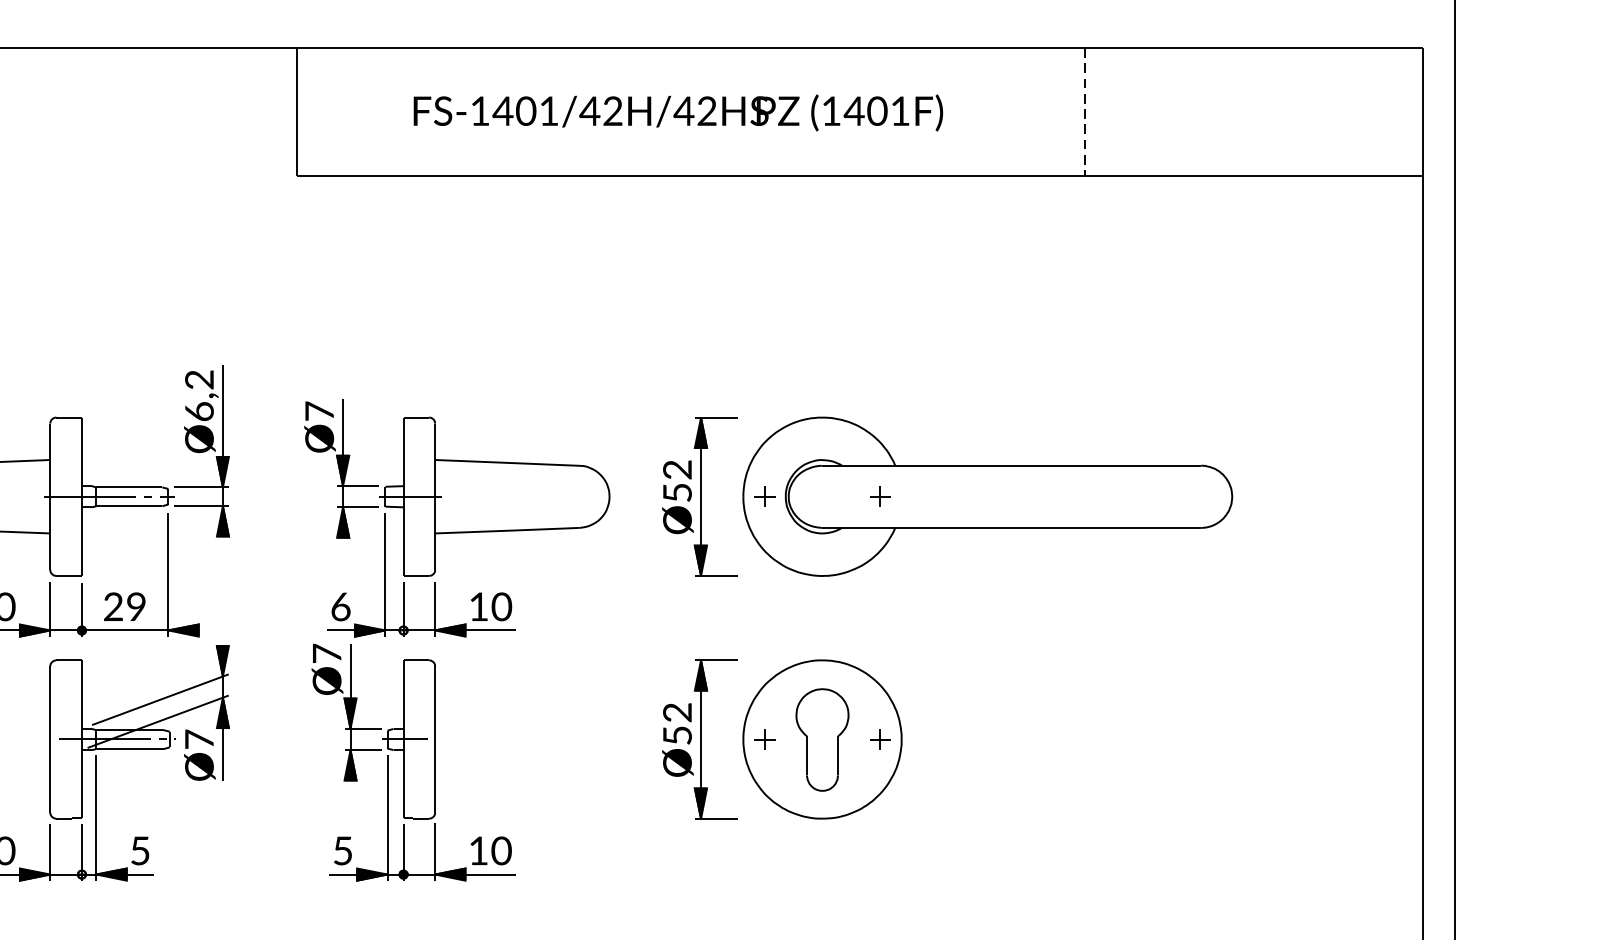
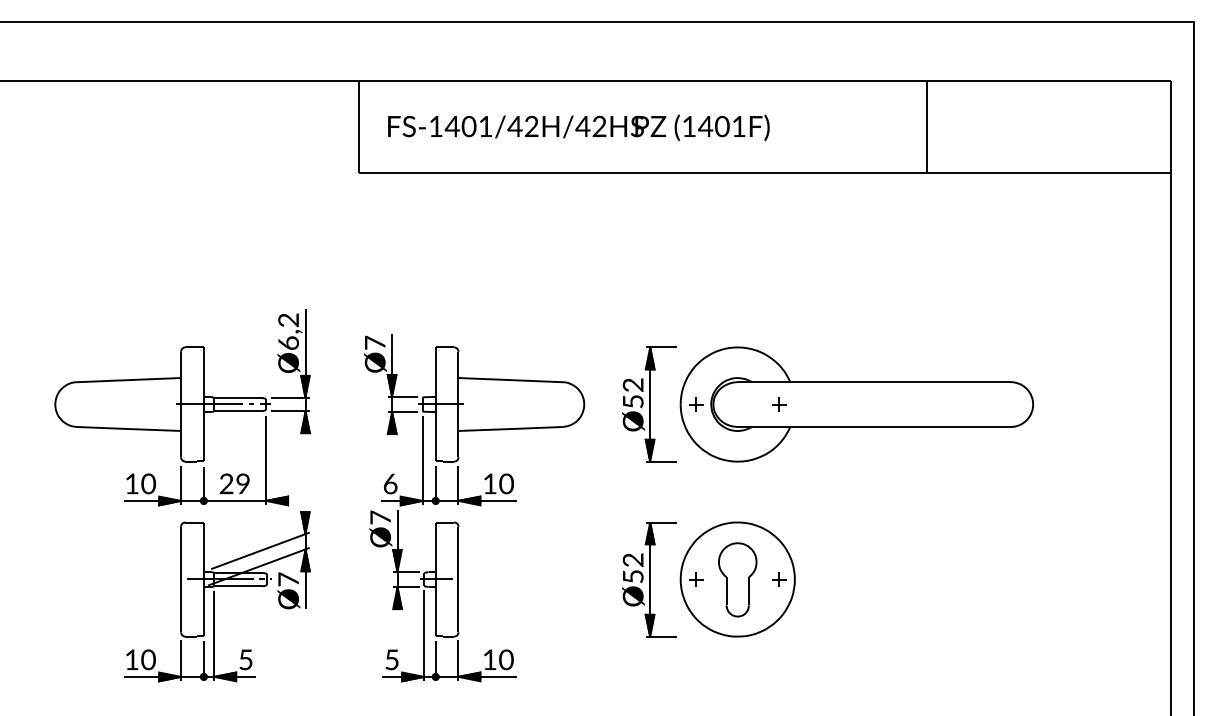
text: (677, 112) -> (578, 127), moved
line: (1085, 112) -> (927, 127), dashed -> solid

